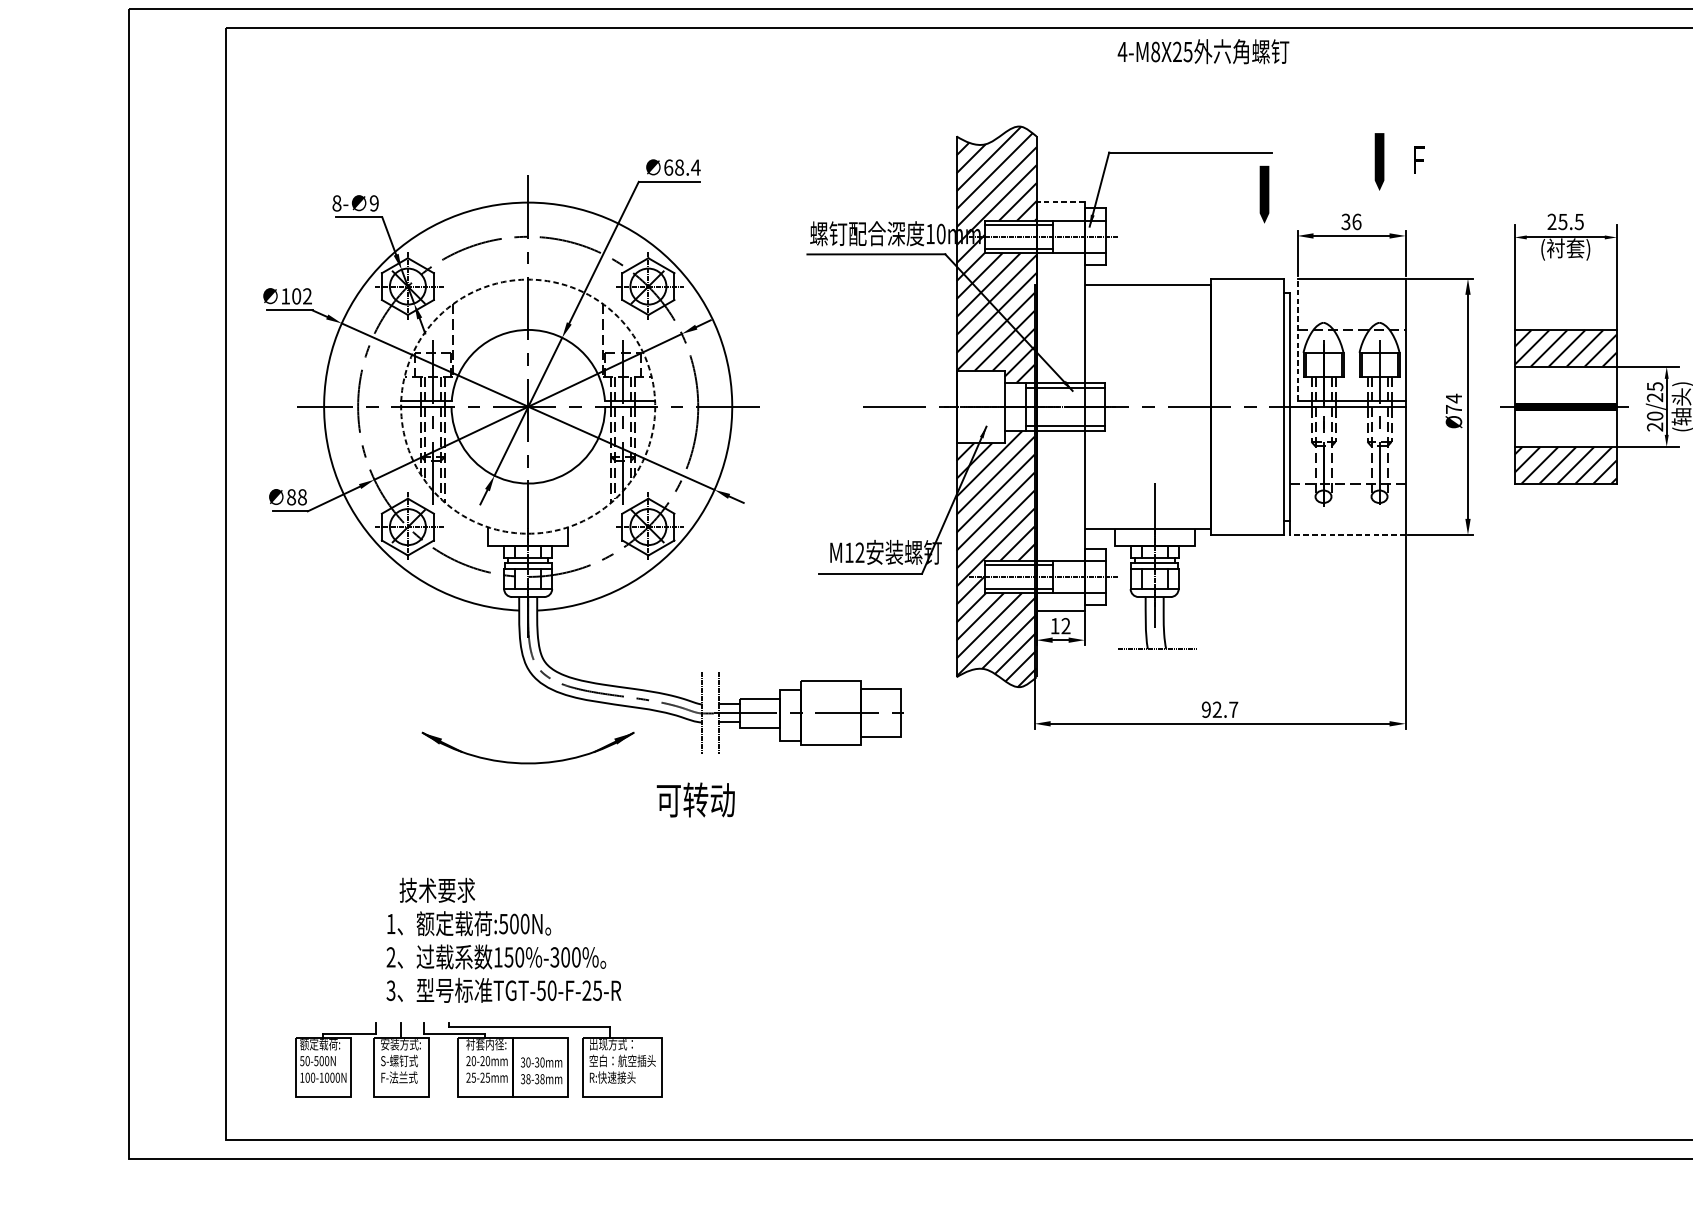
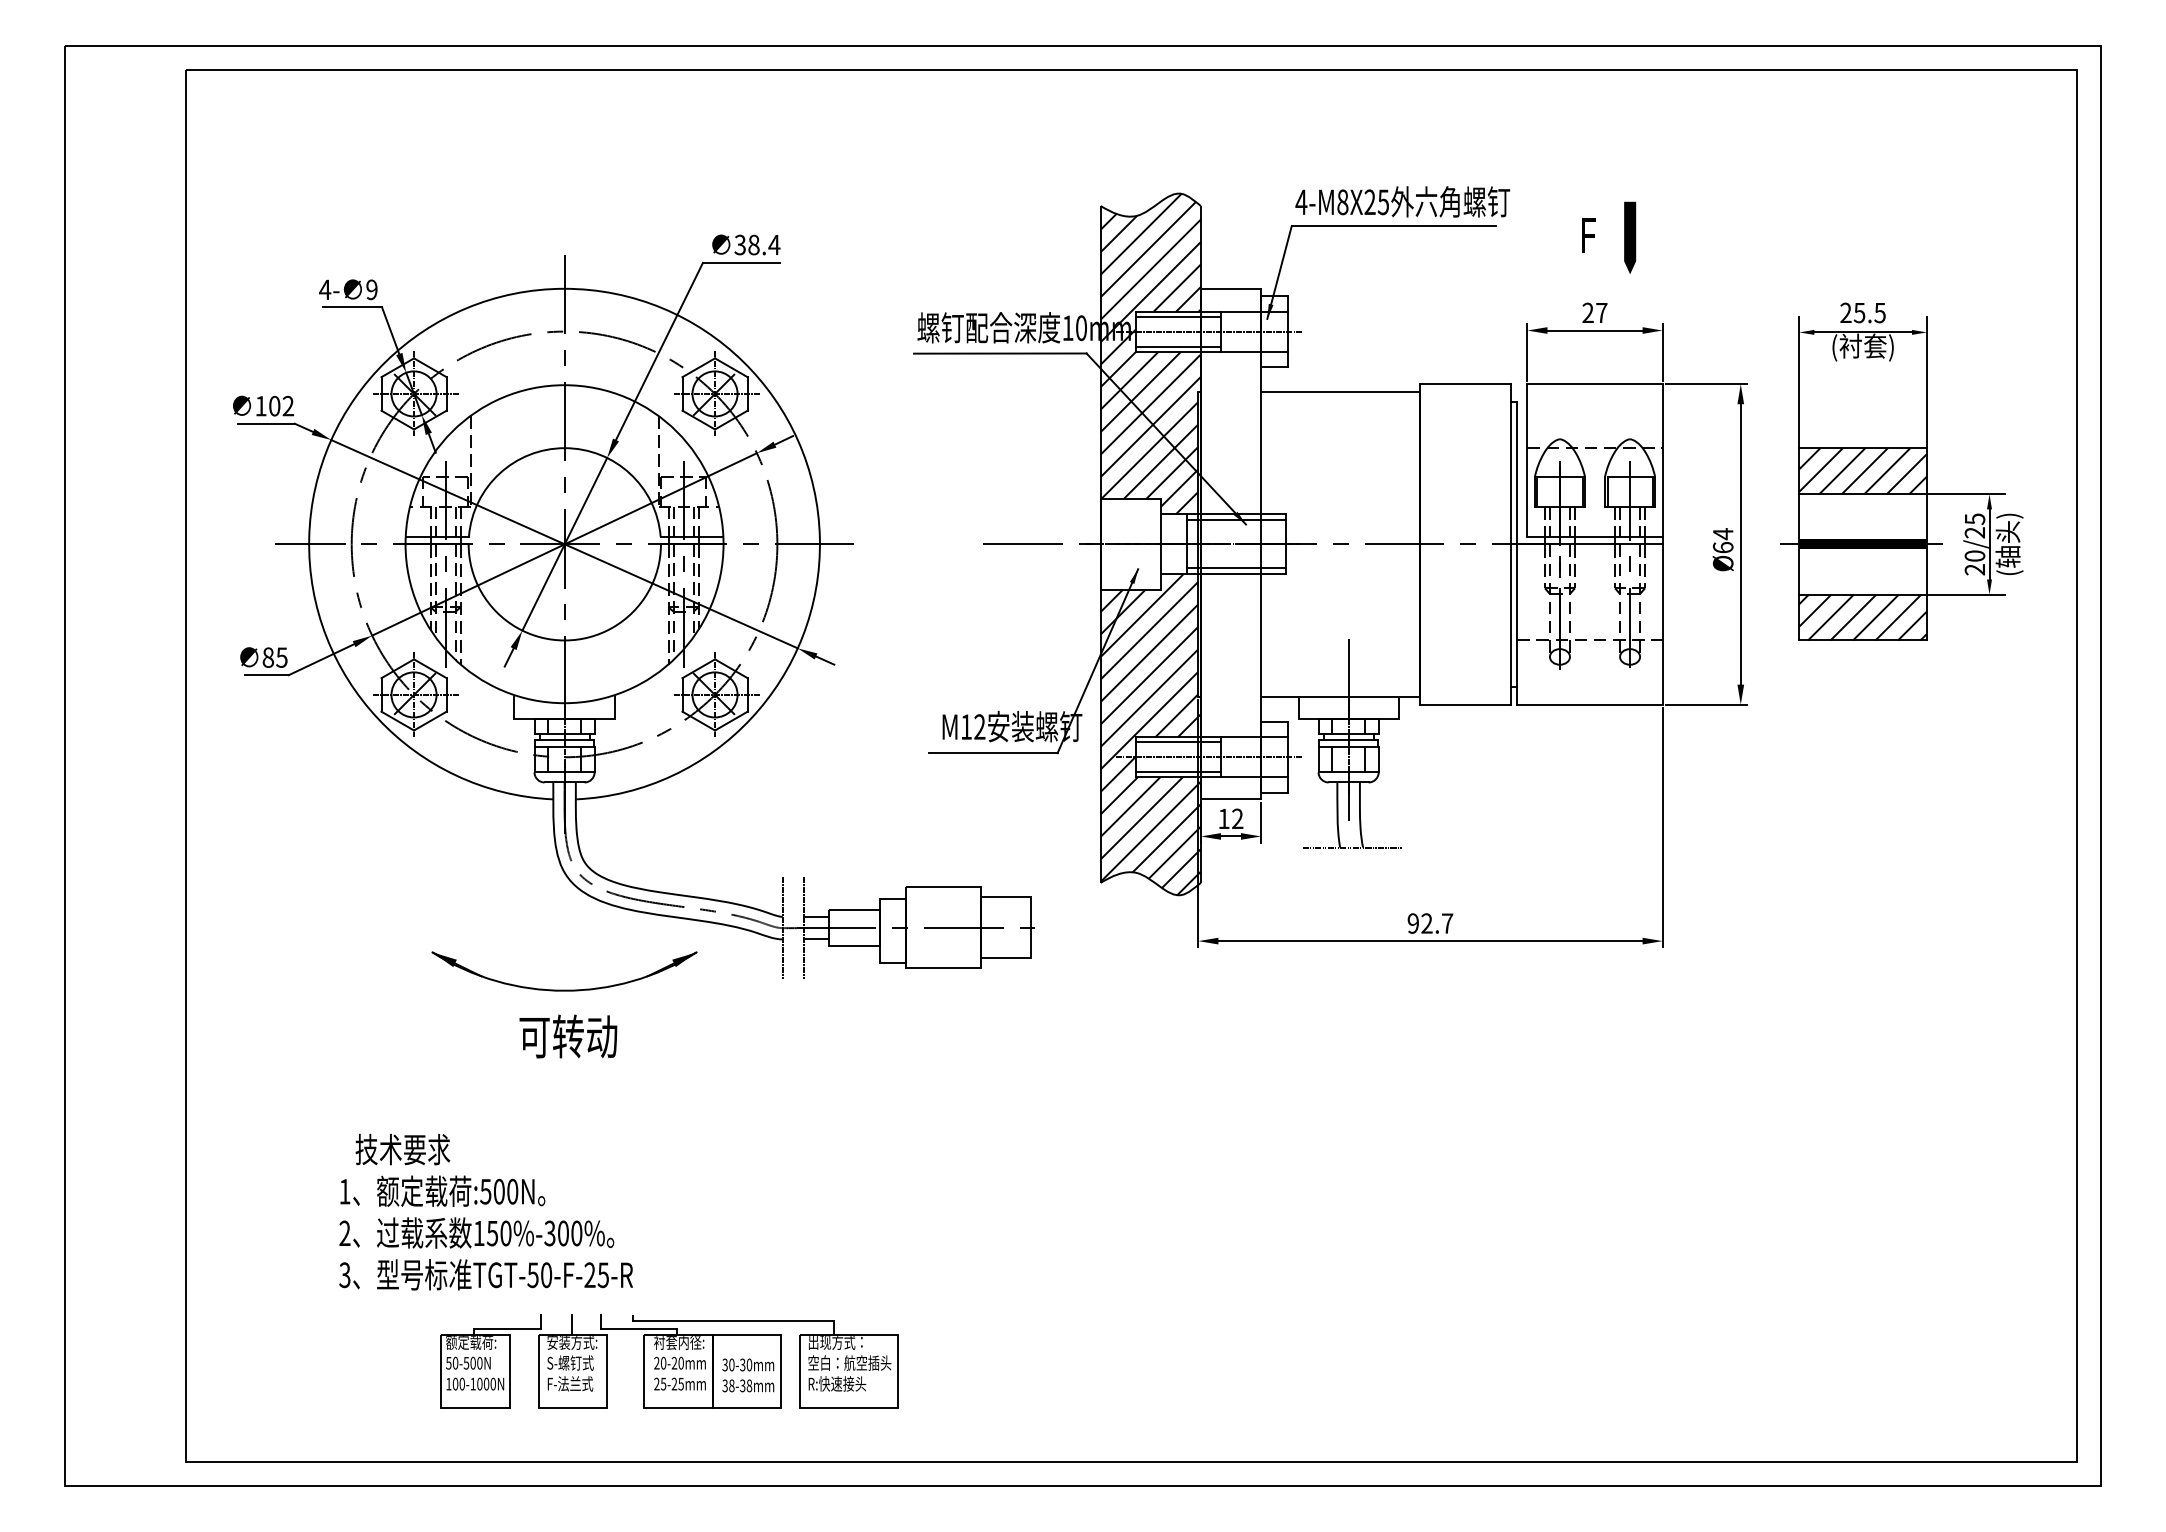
text: (1203, 51) -> (1402, 201), moved
text: (1419, 160) -> (1588, 235), moved
text: (668, 167) -> (740, 244), 68.4 -> 38.4
line: (1264, 194) -> (1486, 278), removed
line: (1060, 202) -> (1230, 288), dashed -> solid
text: (337, 203) -> (325, 289), 8- -> 4-
text: (1351, 221) -> (1594, 312), 36 -> 27
line: (1297, 339) -> (1527, 460), dashed -> solid
circle: (528, 406) -> (564, 544), dashed -> solid
text: (1454, 409) -> (1723, 547), Ø74 -> Ø64
text: (302, 497) -> (281, 657), 88 -> 85
line: (1347, 534) -> (1590, 704), dashed -> solid
text: (695, 800) -> (568, 1036), moved
text: (503, 939) -> (485, 1211), moved
part: (478, 1059) -> (669, 1361), moved

